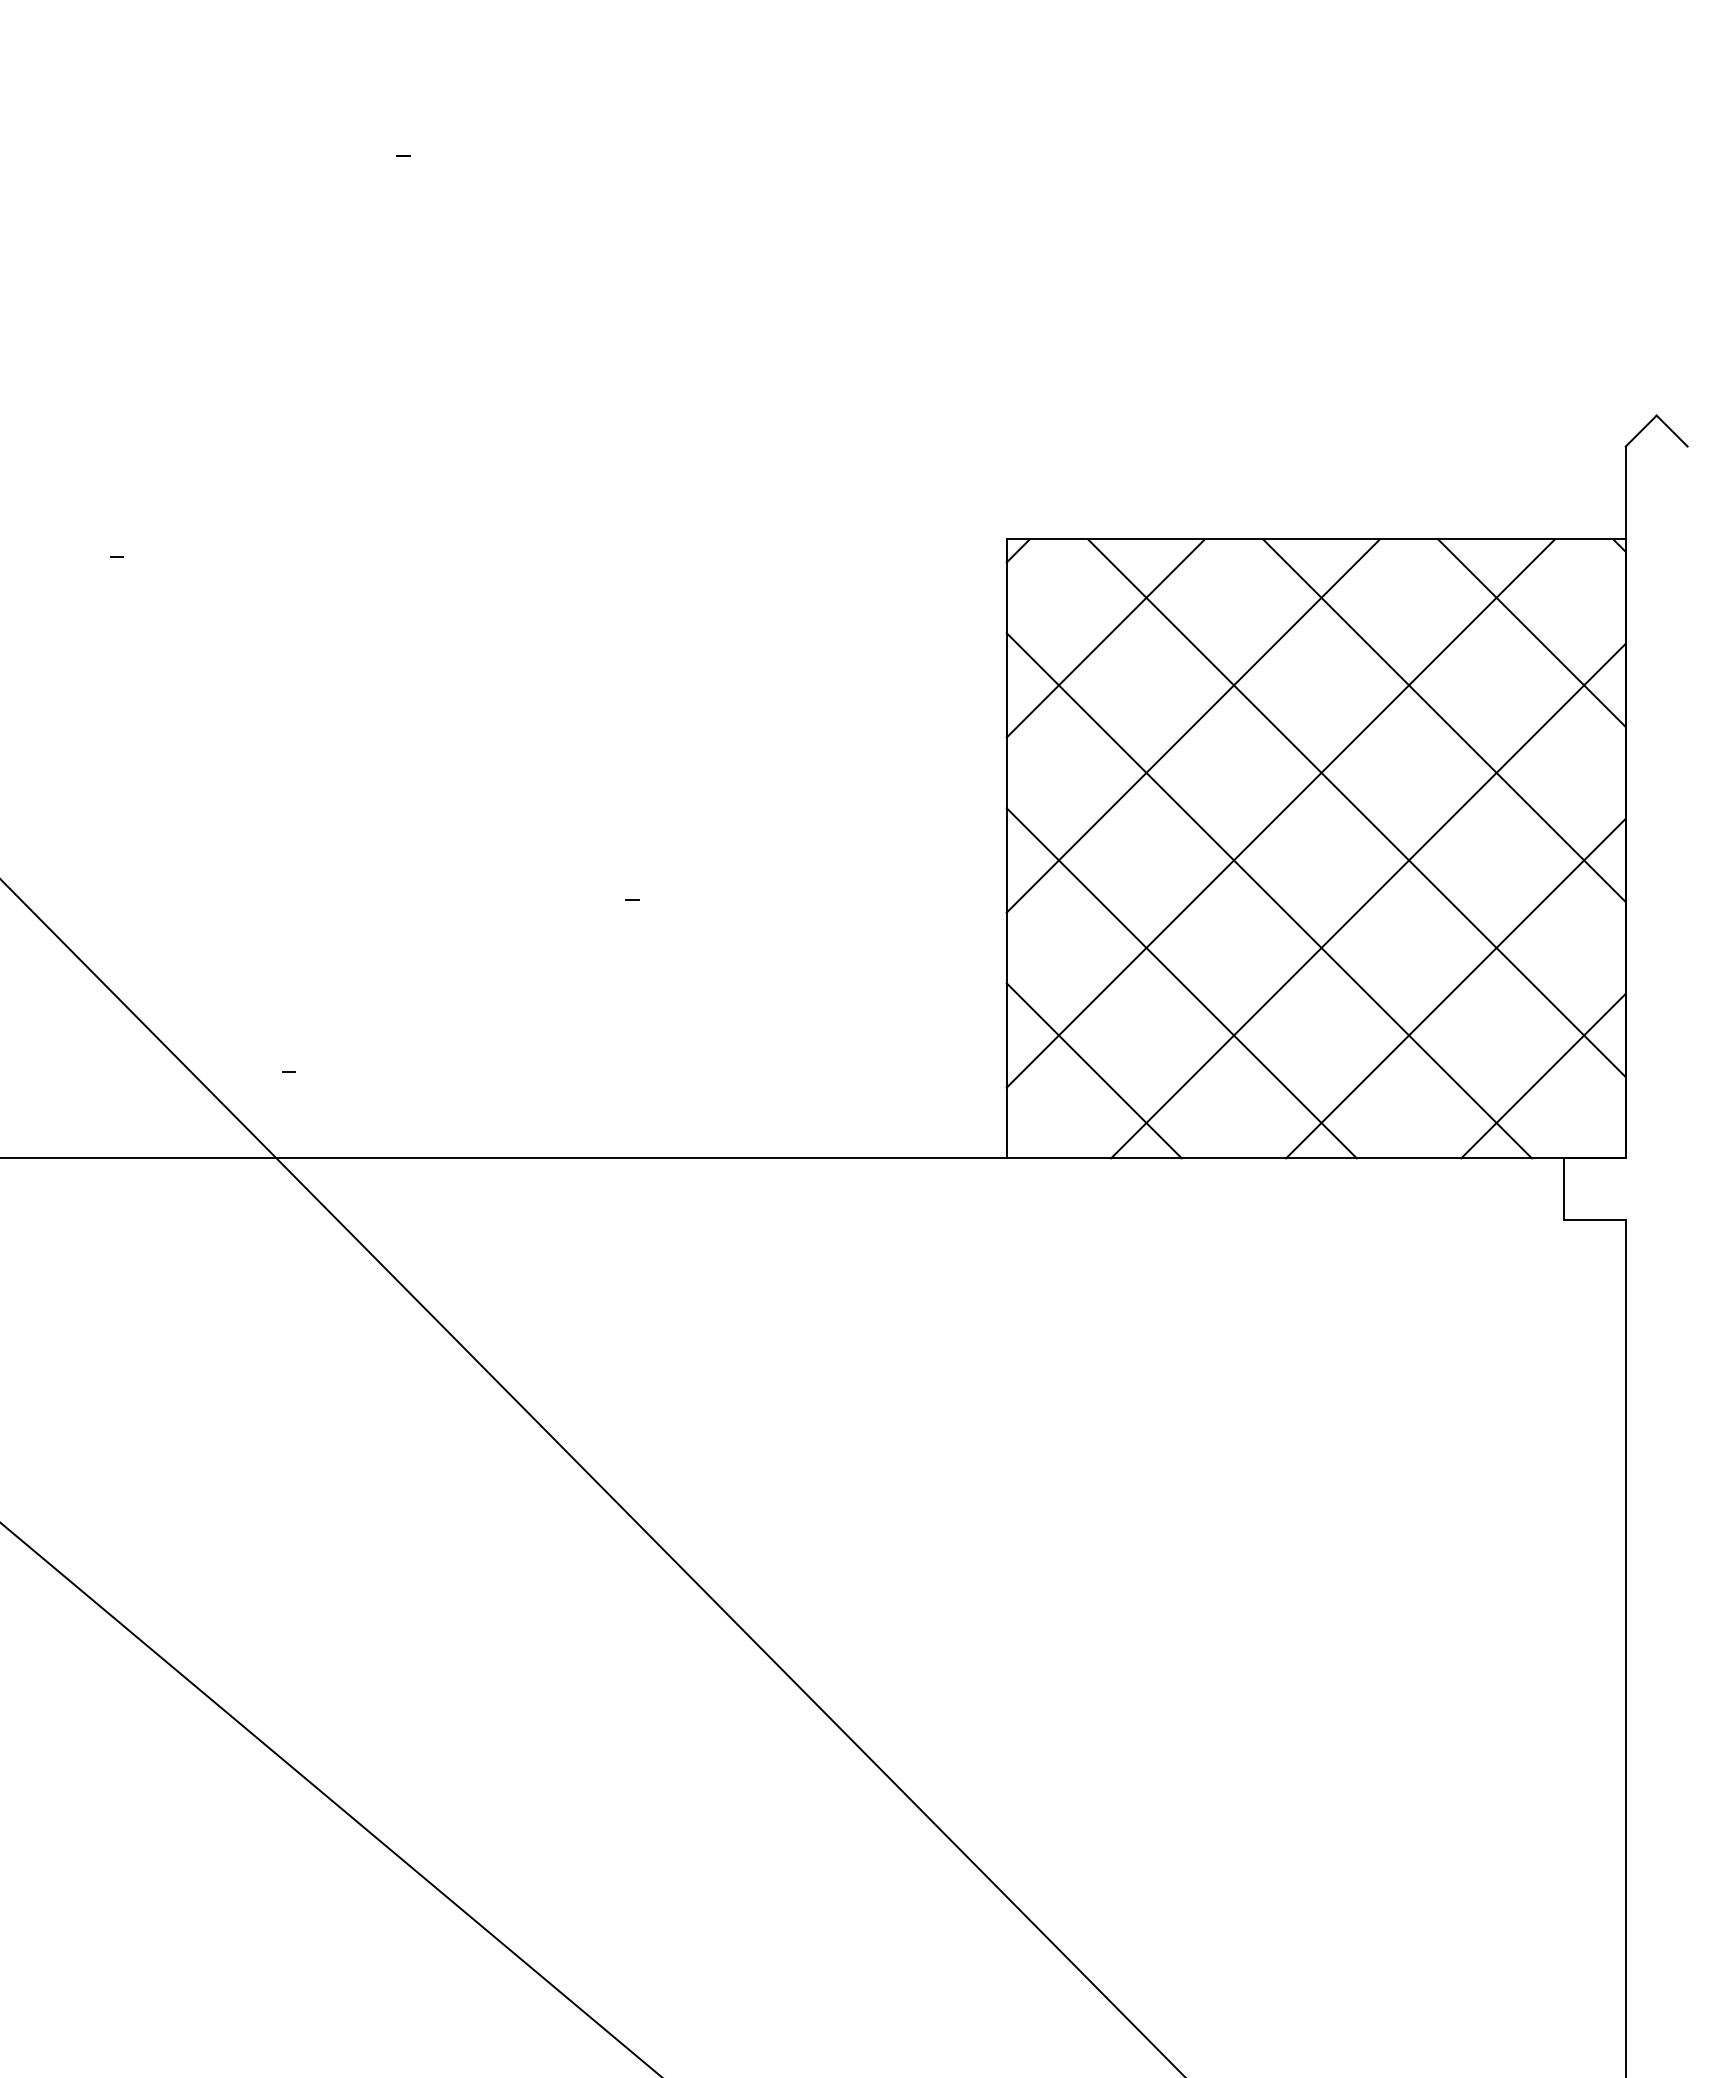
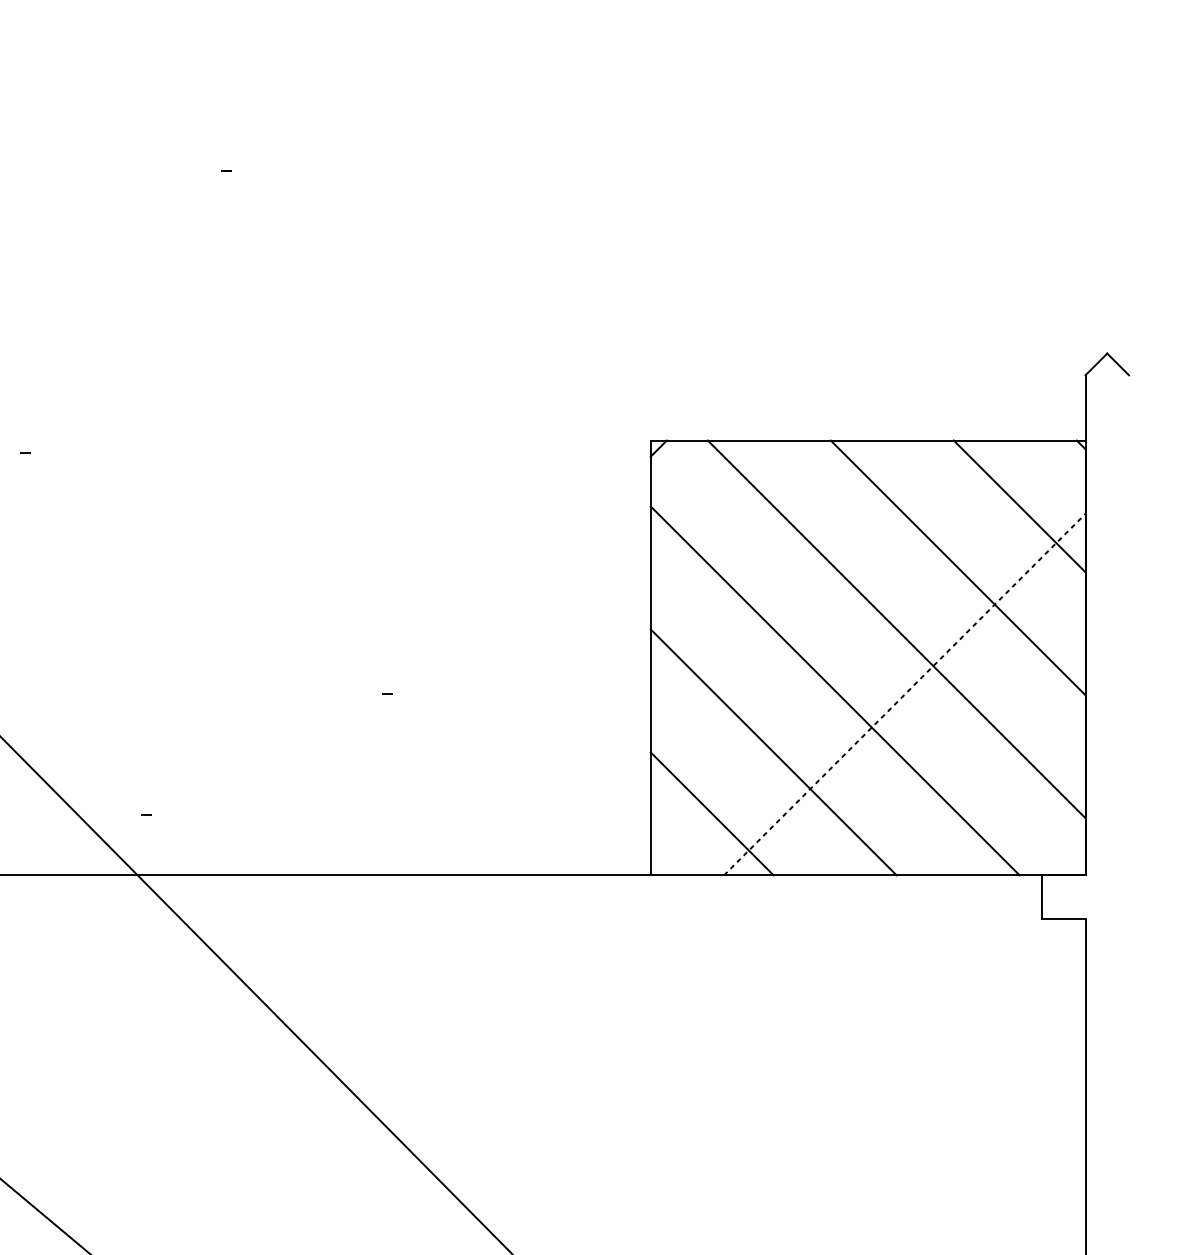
line: (1105, 638) -> (720, 510), removed
line: (1192, 725) -> (781, 571), removed
line: (1280, 813) -> (843, 633), removed
line: (1368, 901) -> (904, 694), solid -> dashed
line: (1455, 988) -> (965, 756), removed
line: (1543, 1075) -> (1027, 817), removed

